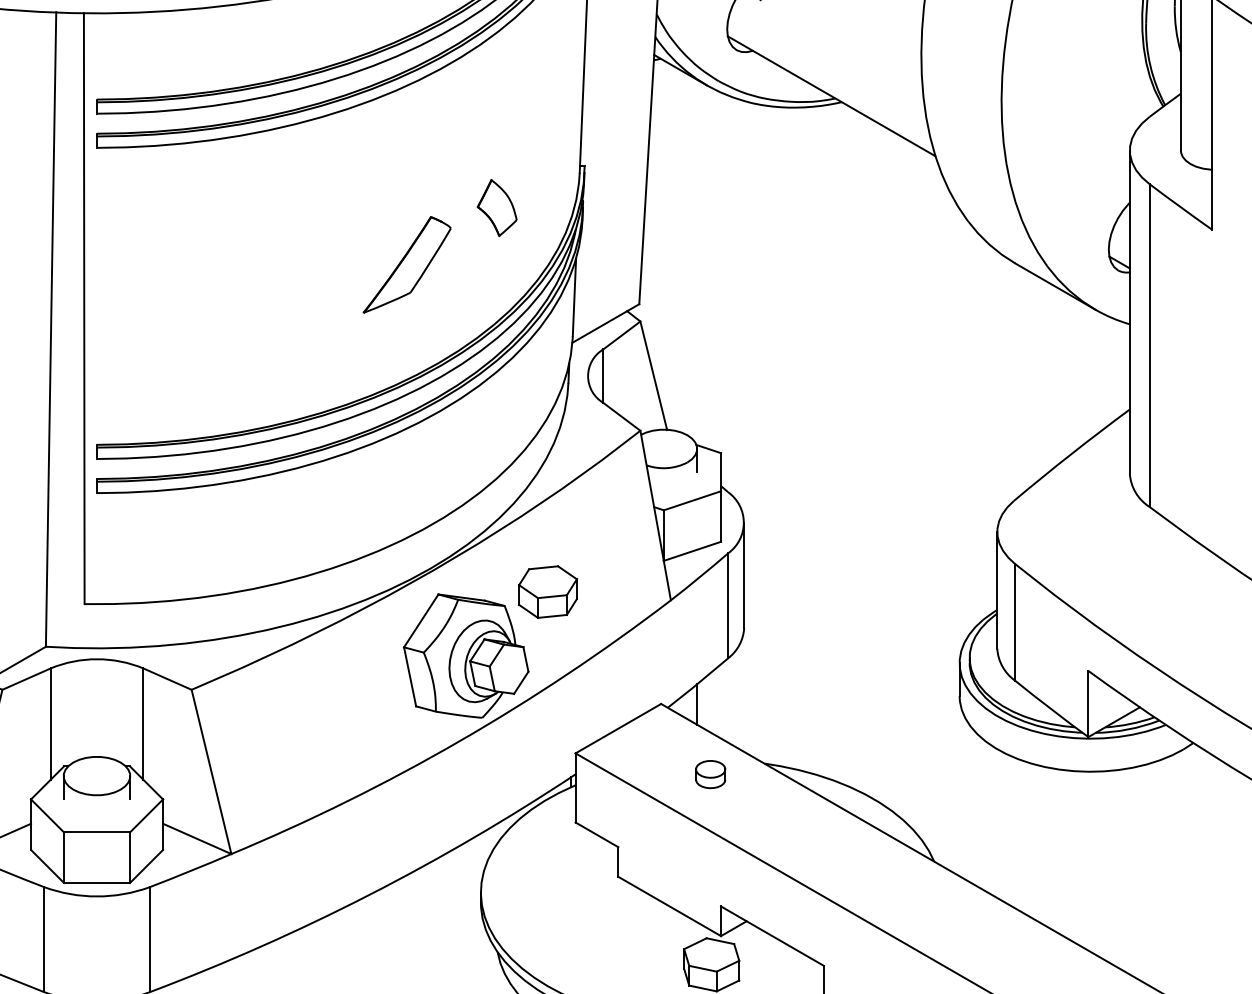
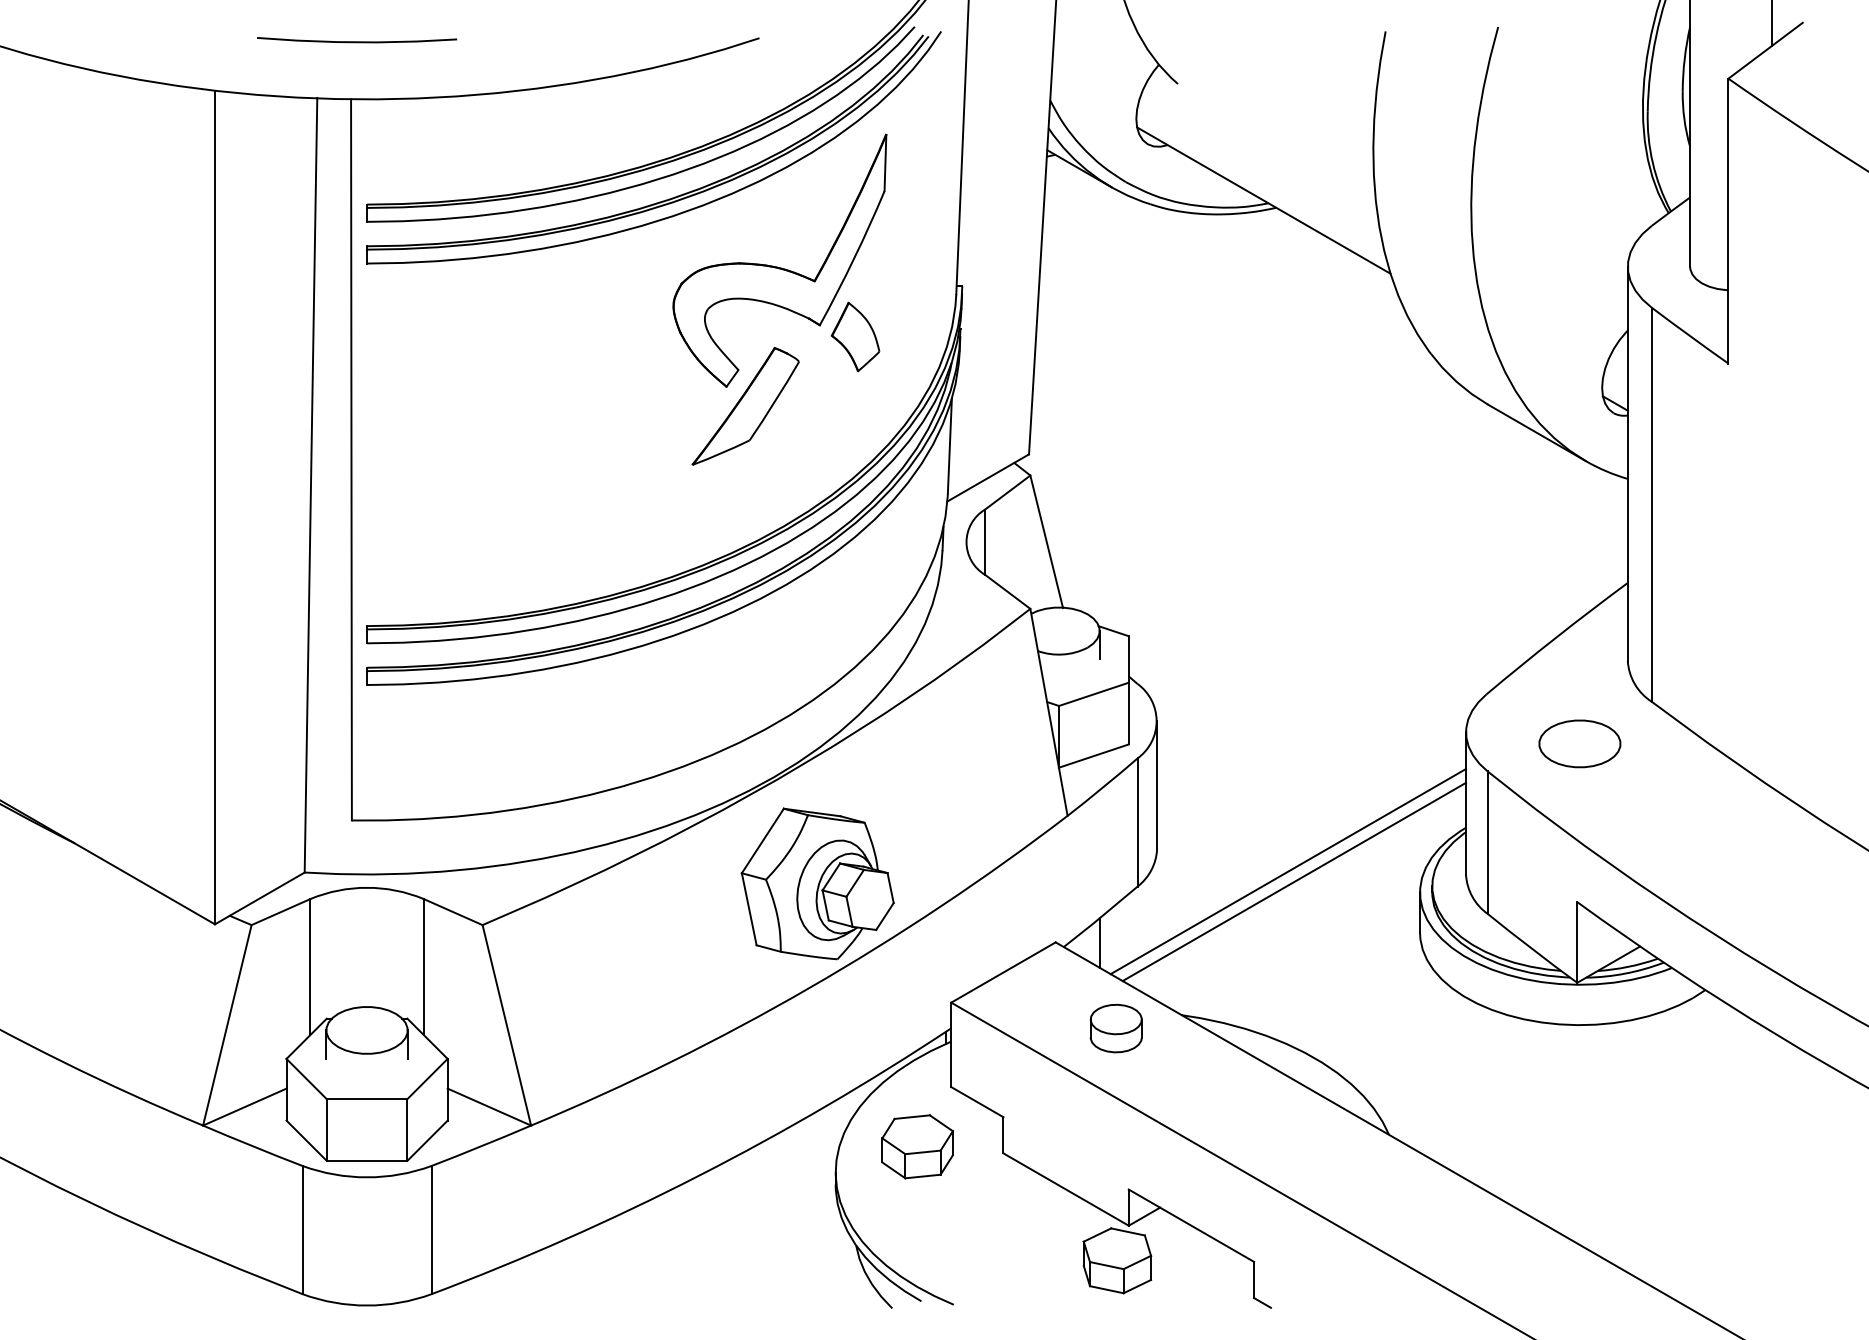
part: (433, 150) -> (777, 266), added
part: (1090, 541) -> (1579, 743), added
part: (547, 591) -> (917, 1146), moved
line: (851, 645) -> (1288, 871), added
line: (856, 654) -> (1294, 881), added
part: (710, 774) -> (1115, 1028), size x1.43

